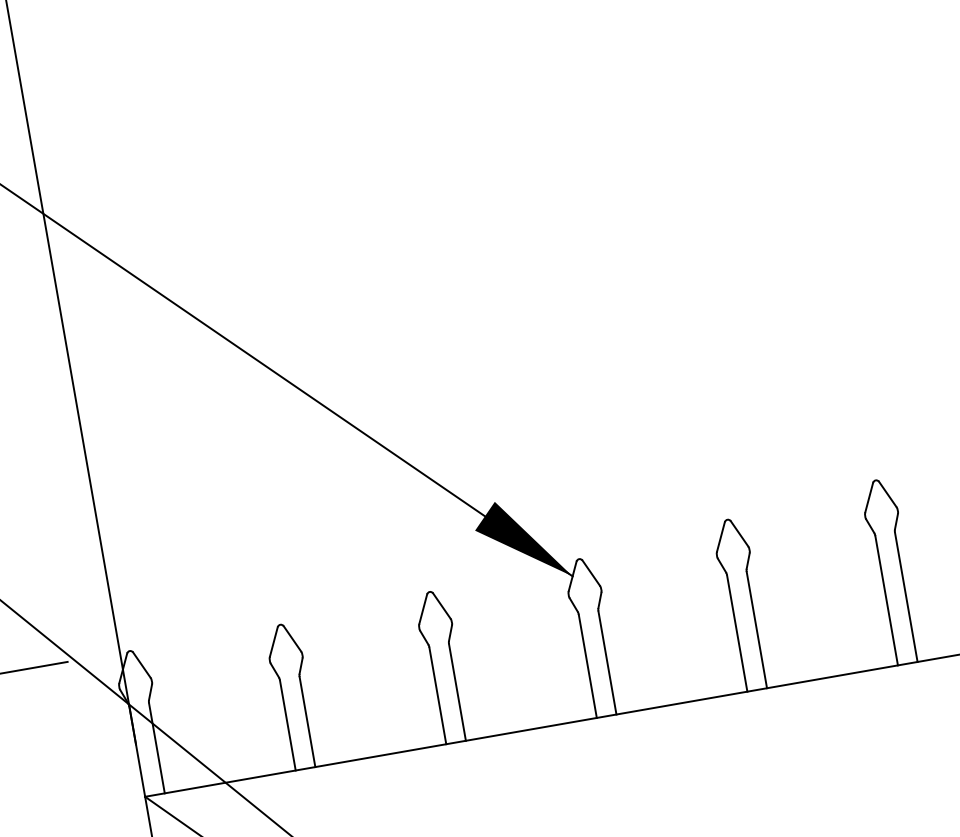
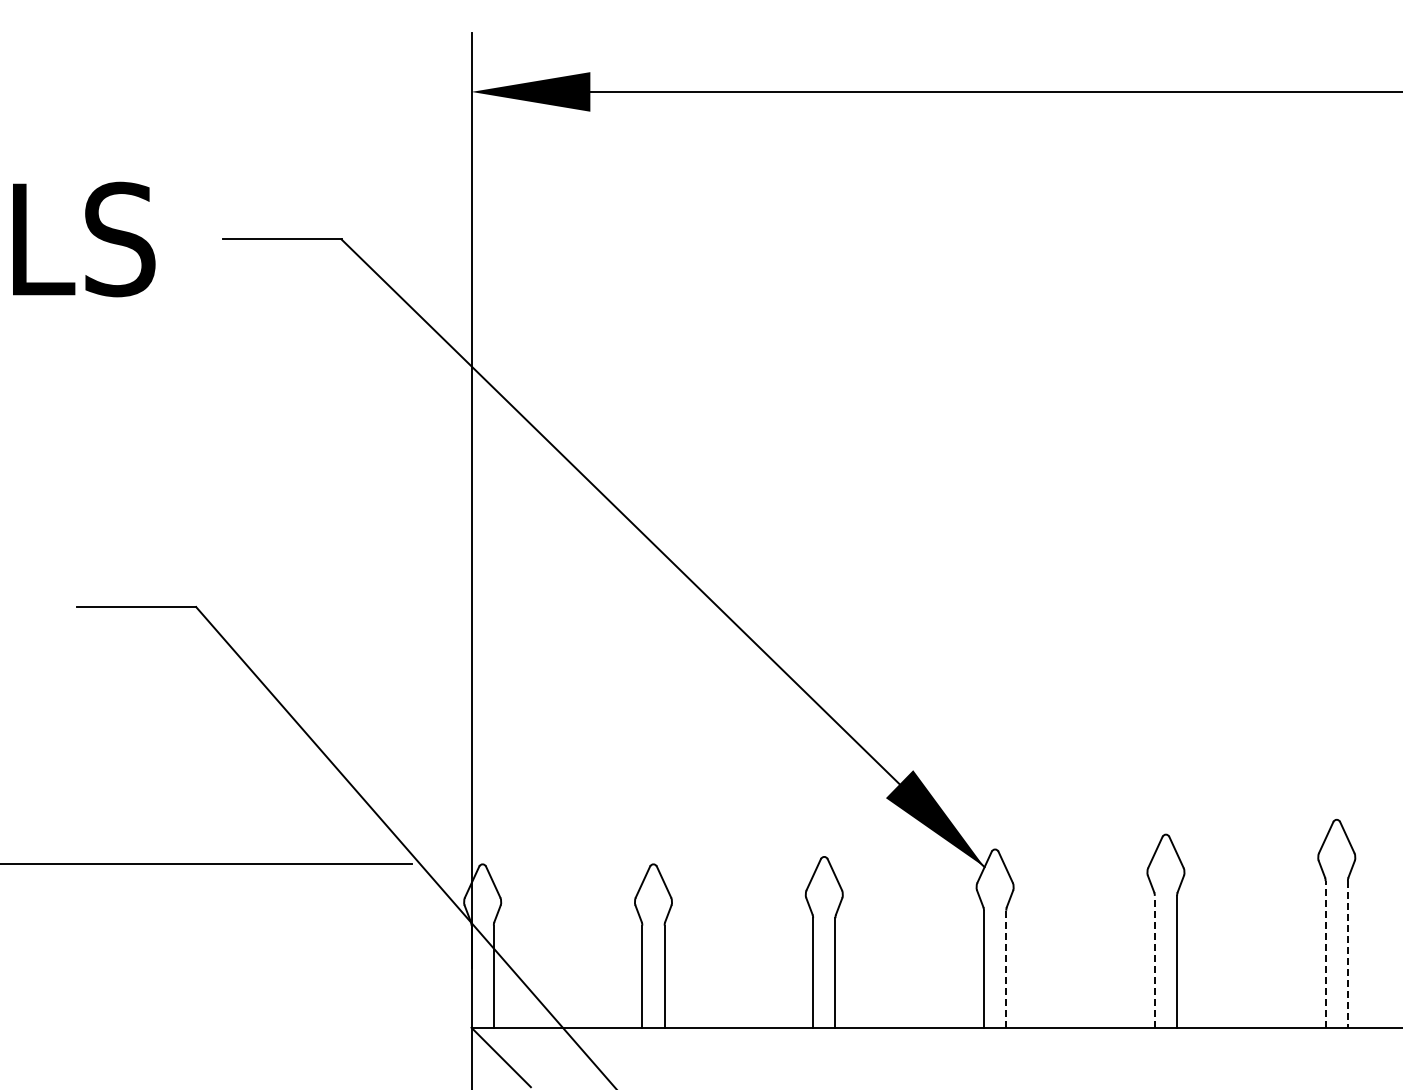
line: (905, 597) -> (1347, 954), solid -> dashed
line: (886, 599) -> (1325, 953), solid -> dashed
line: (736, 633) -> (1154, 961), solid -> dashed
line: (607, 663) -> (1006, 969), solid -> dashed

